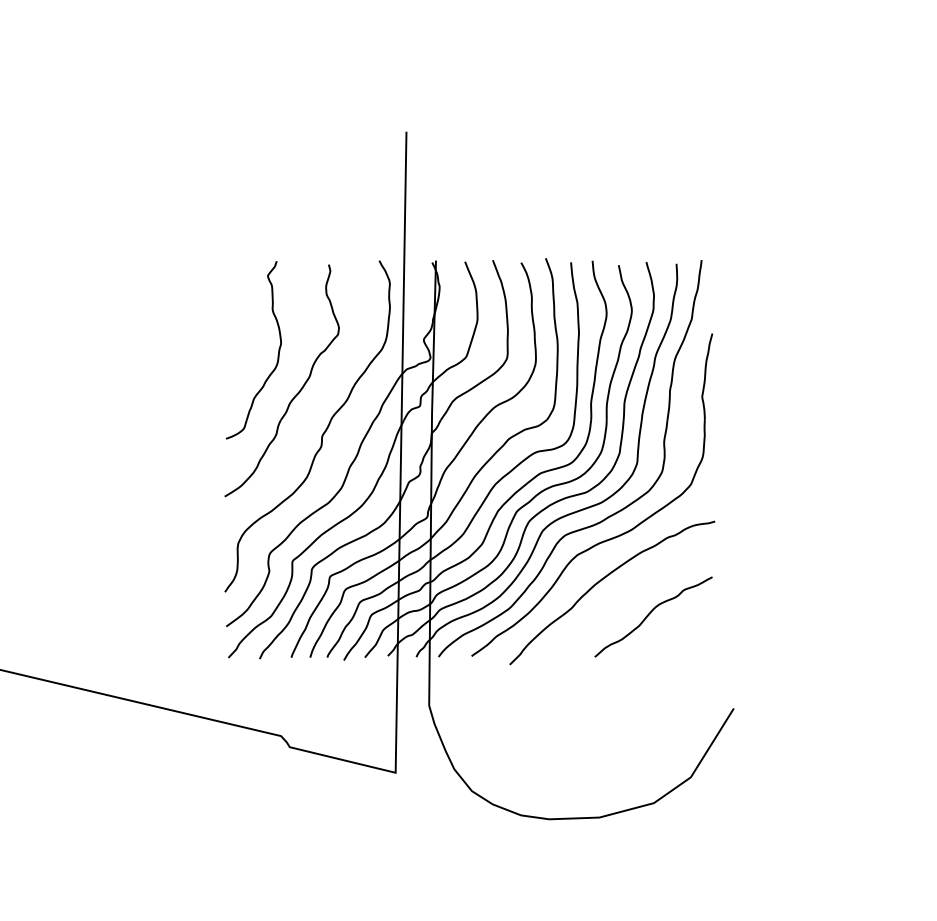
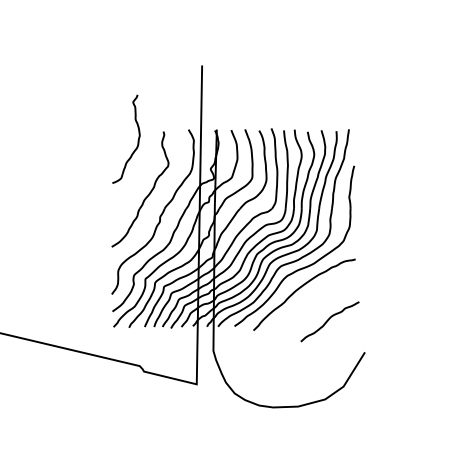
part: (276, 352) -> (137, 140), moved
curve: (652, 614) -> (329, 320), moved

